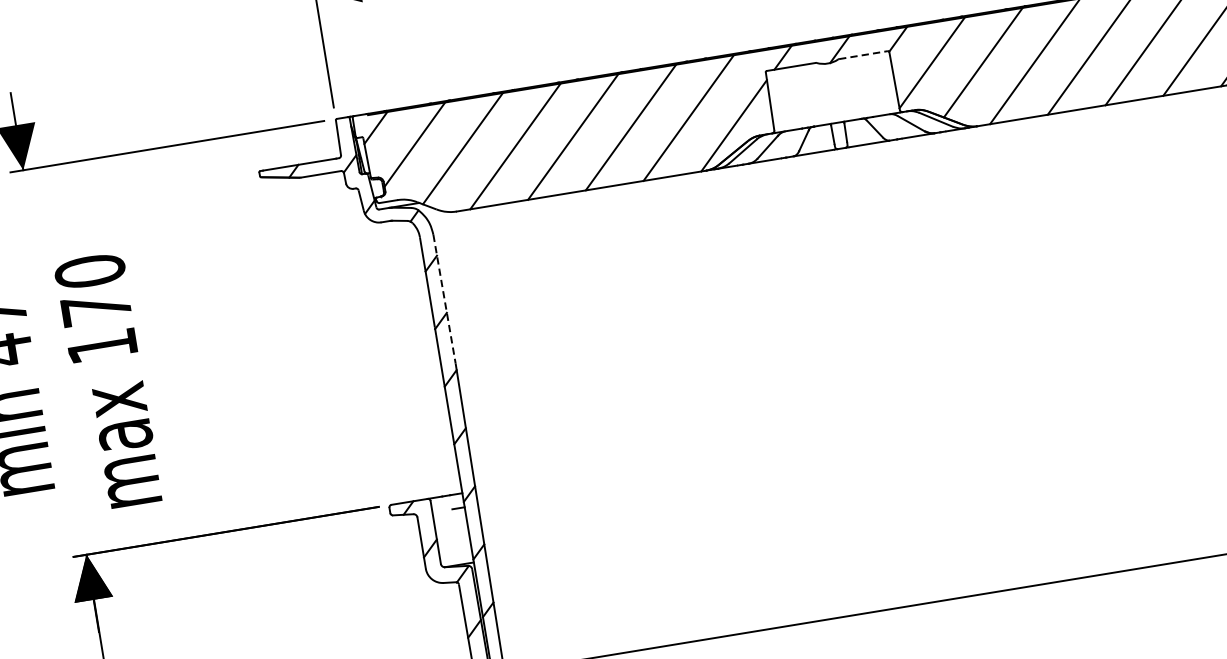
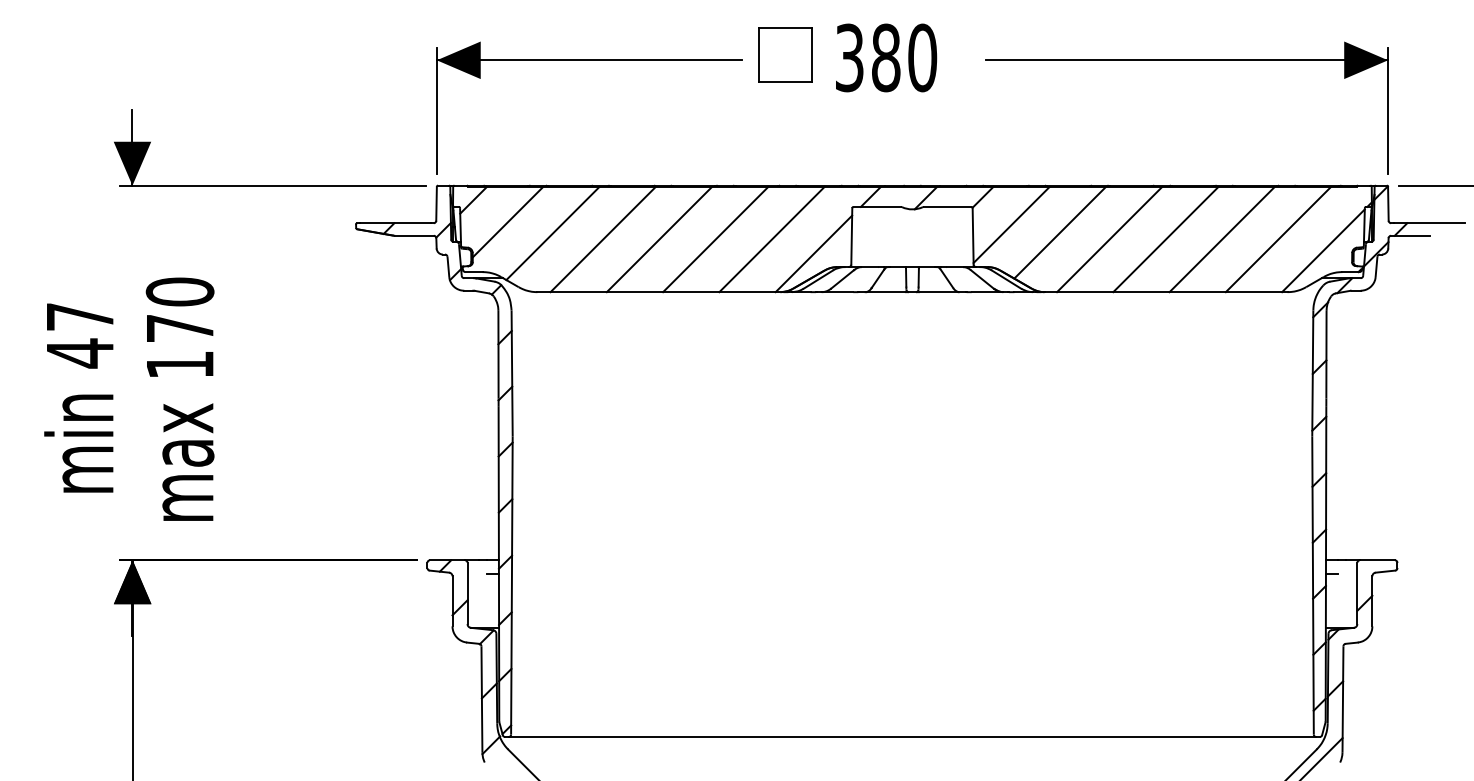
line: (863, 54) -> (947, 206), dashed -> solid
line: (445, 300) -> (512, 374), dashed -> solid

